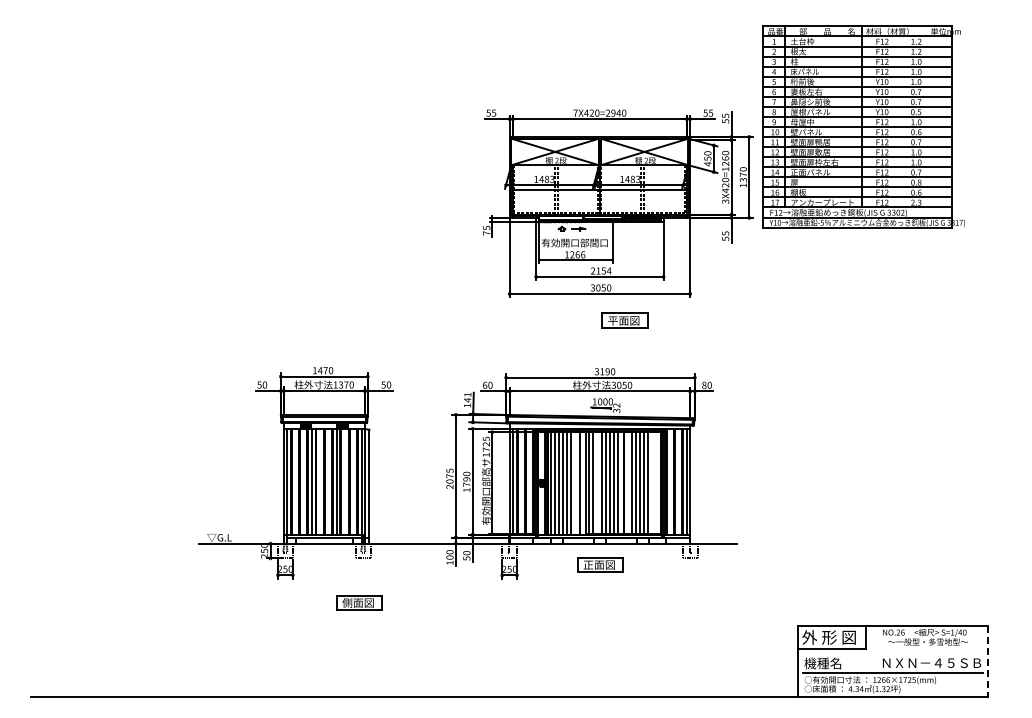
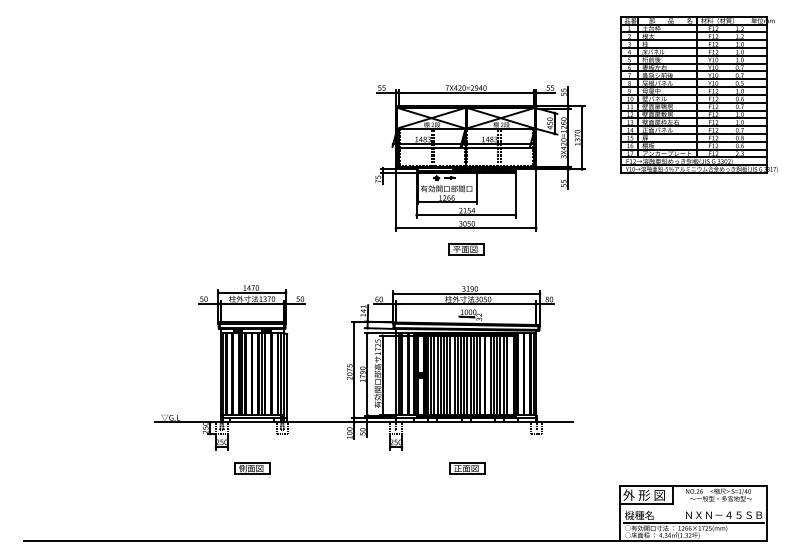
part: (863, 126) -> (698, 94), moved
part: (624, 320) -> (465, 249), moved
line: (575, 483) -> (447, 375), added
line: (597, 483) -> (464, 375), added
line: (652, 483) -> (507, 375), added
part: (600, 564) -> (467, 468), moved
part: (359, 602) -> (252, 468), moved
line: (987, 661) -> (767, 513), dashed -> solid

